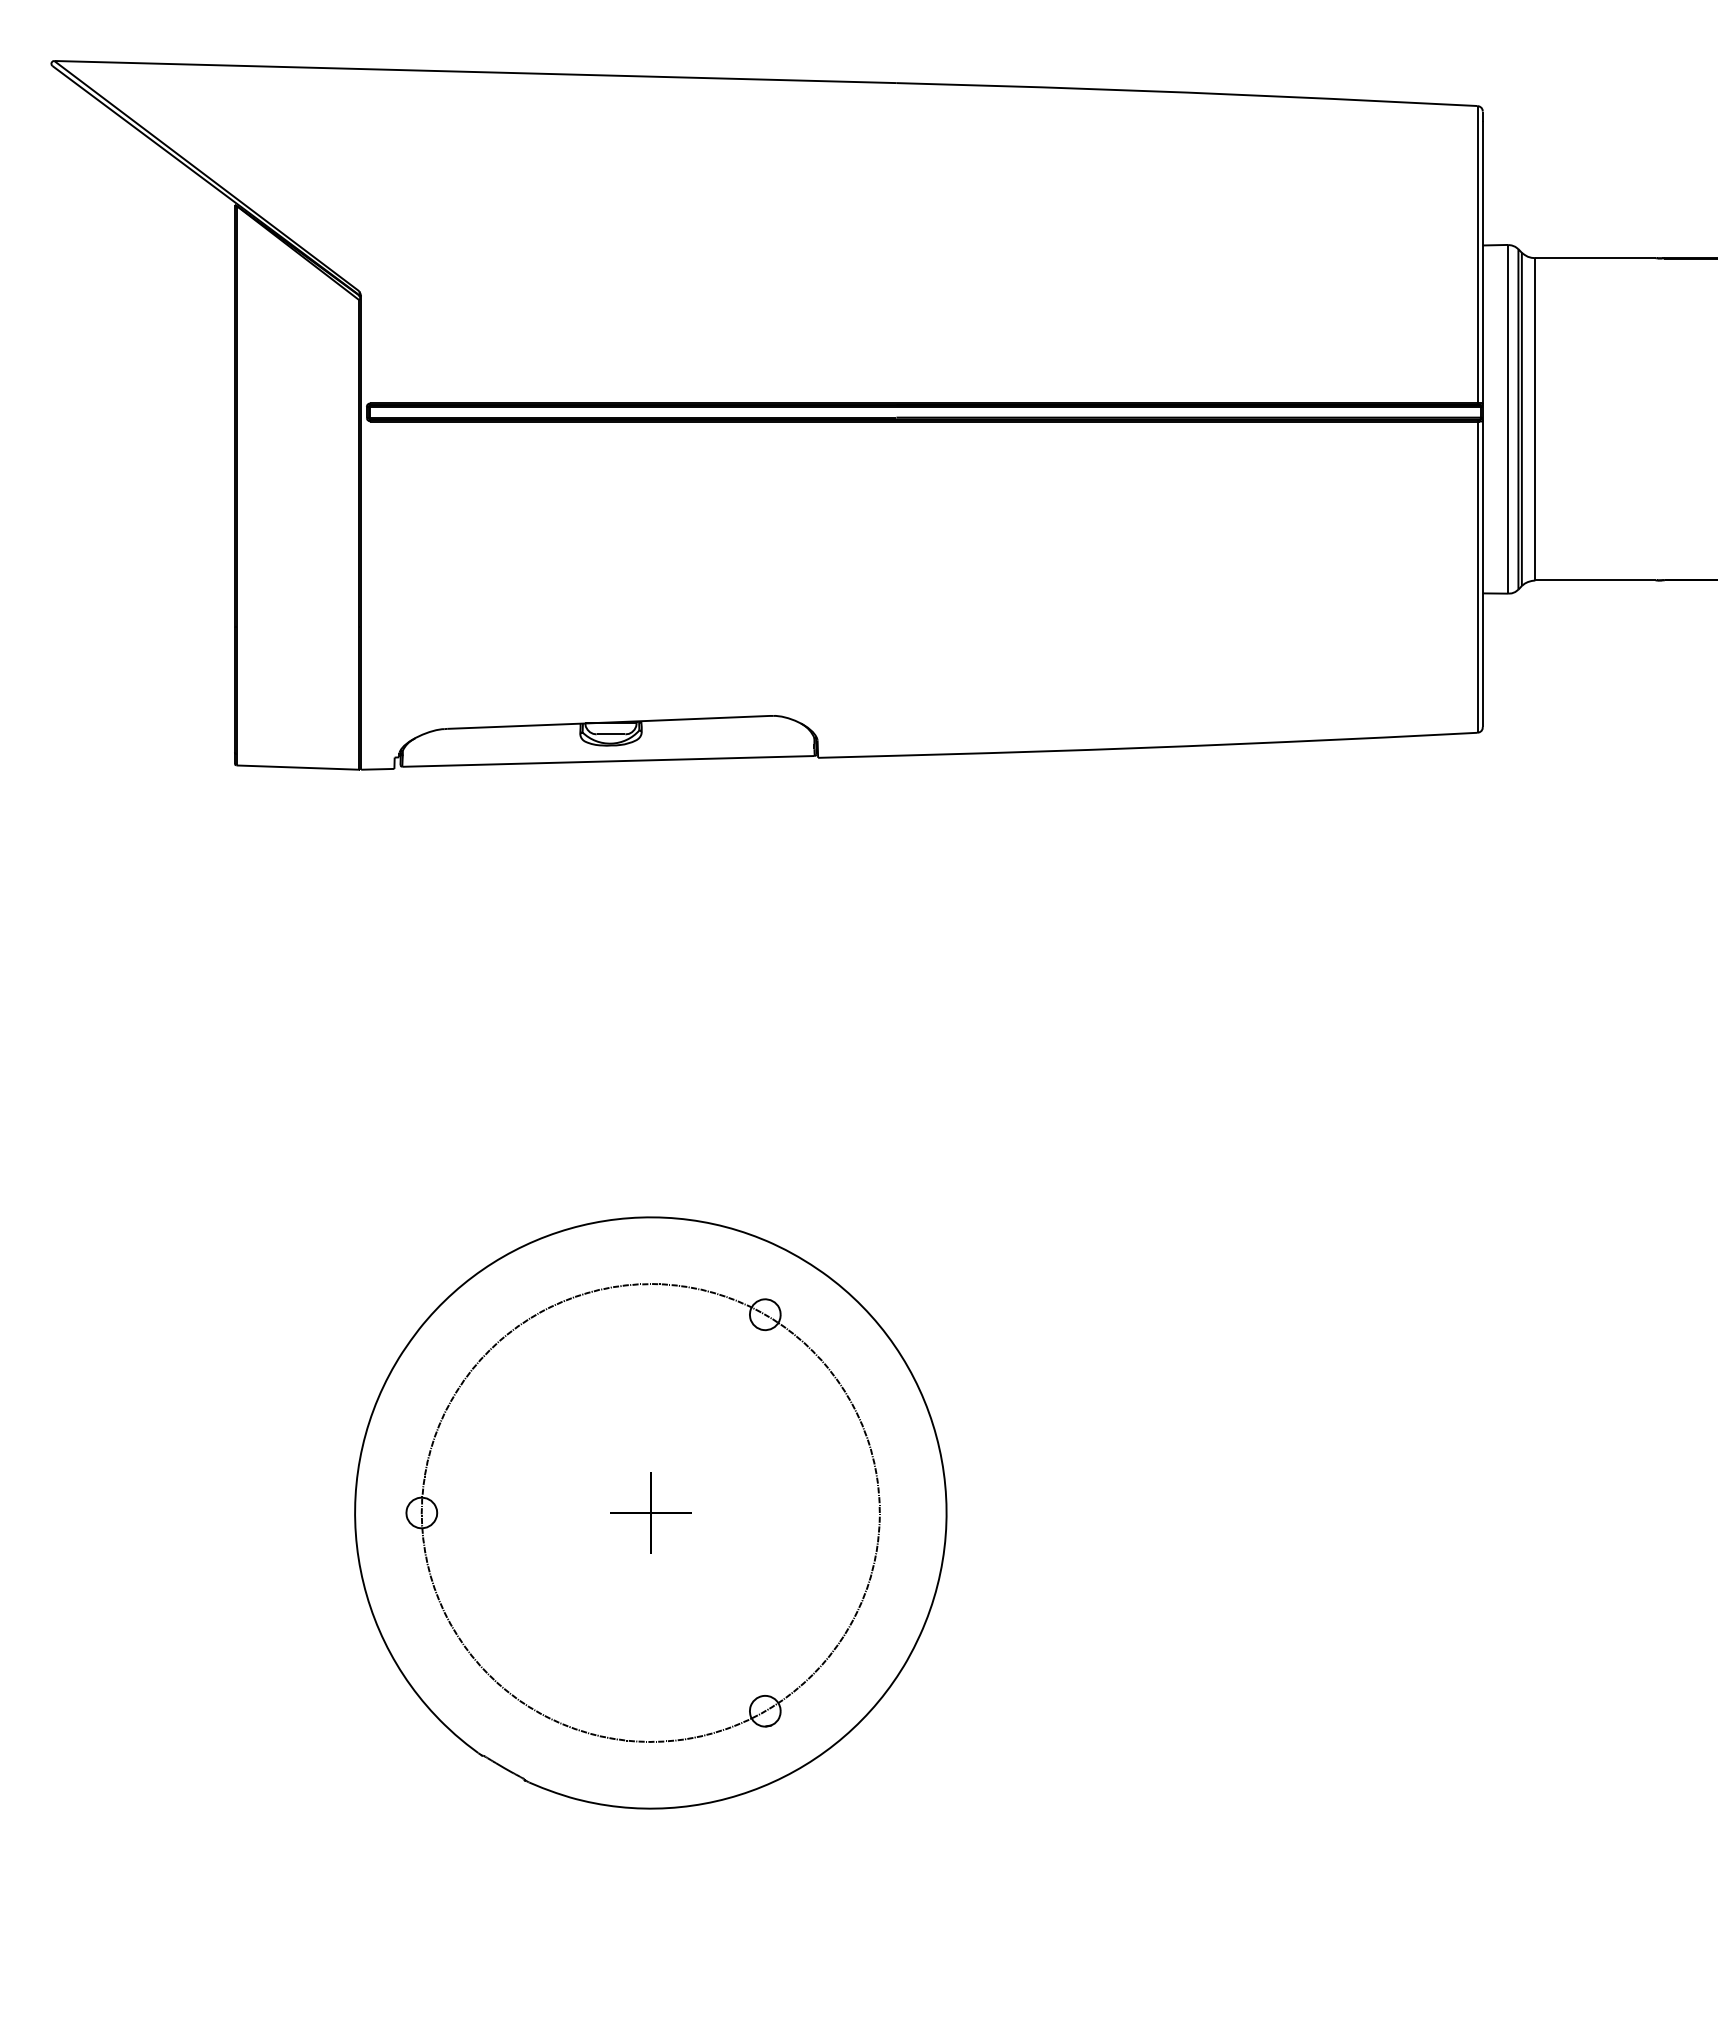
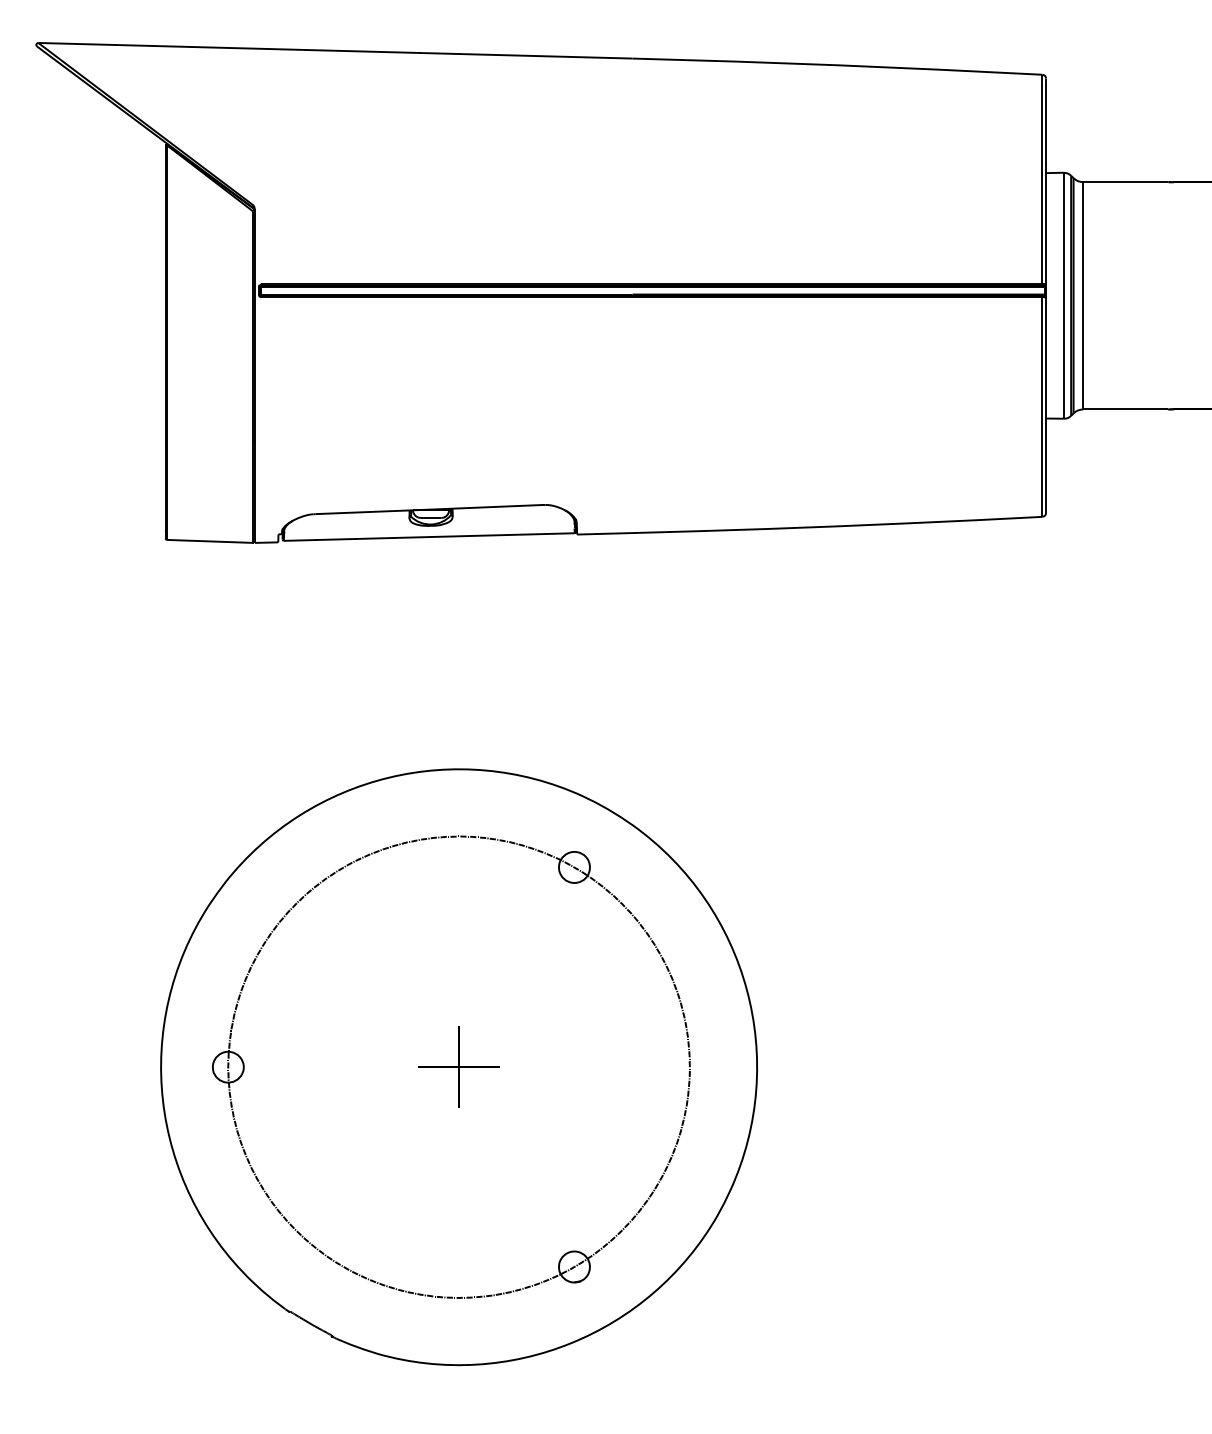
part: (650, 1512) -> (458, 1066), size x1.43

